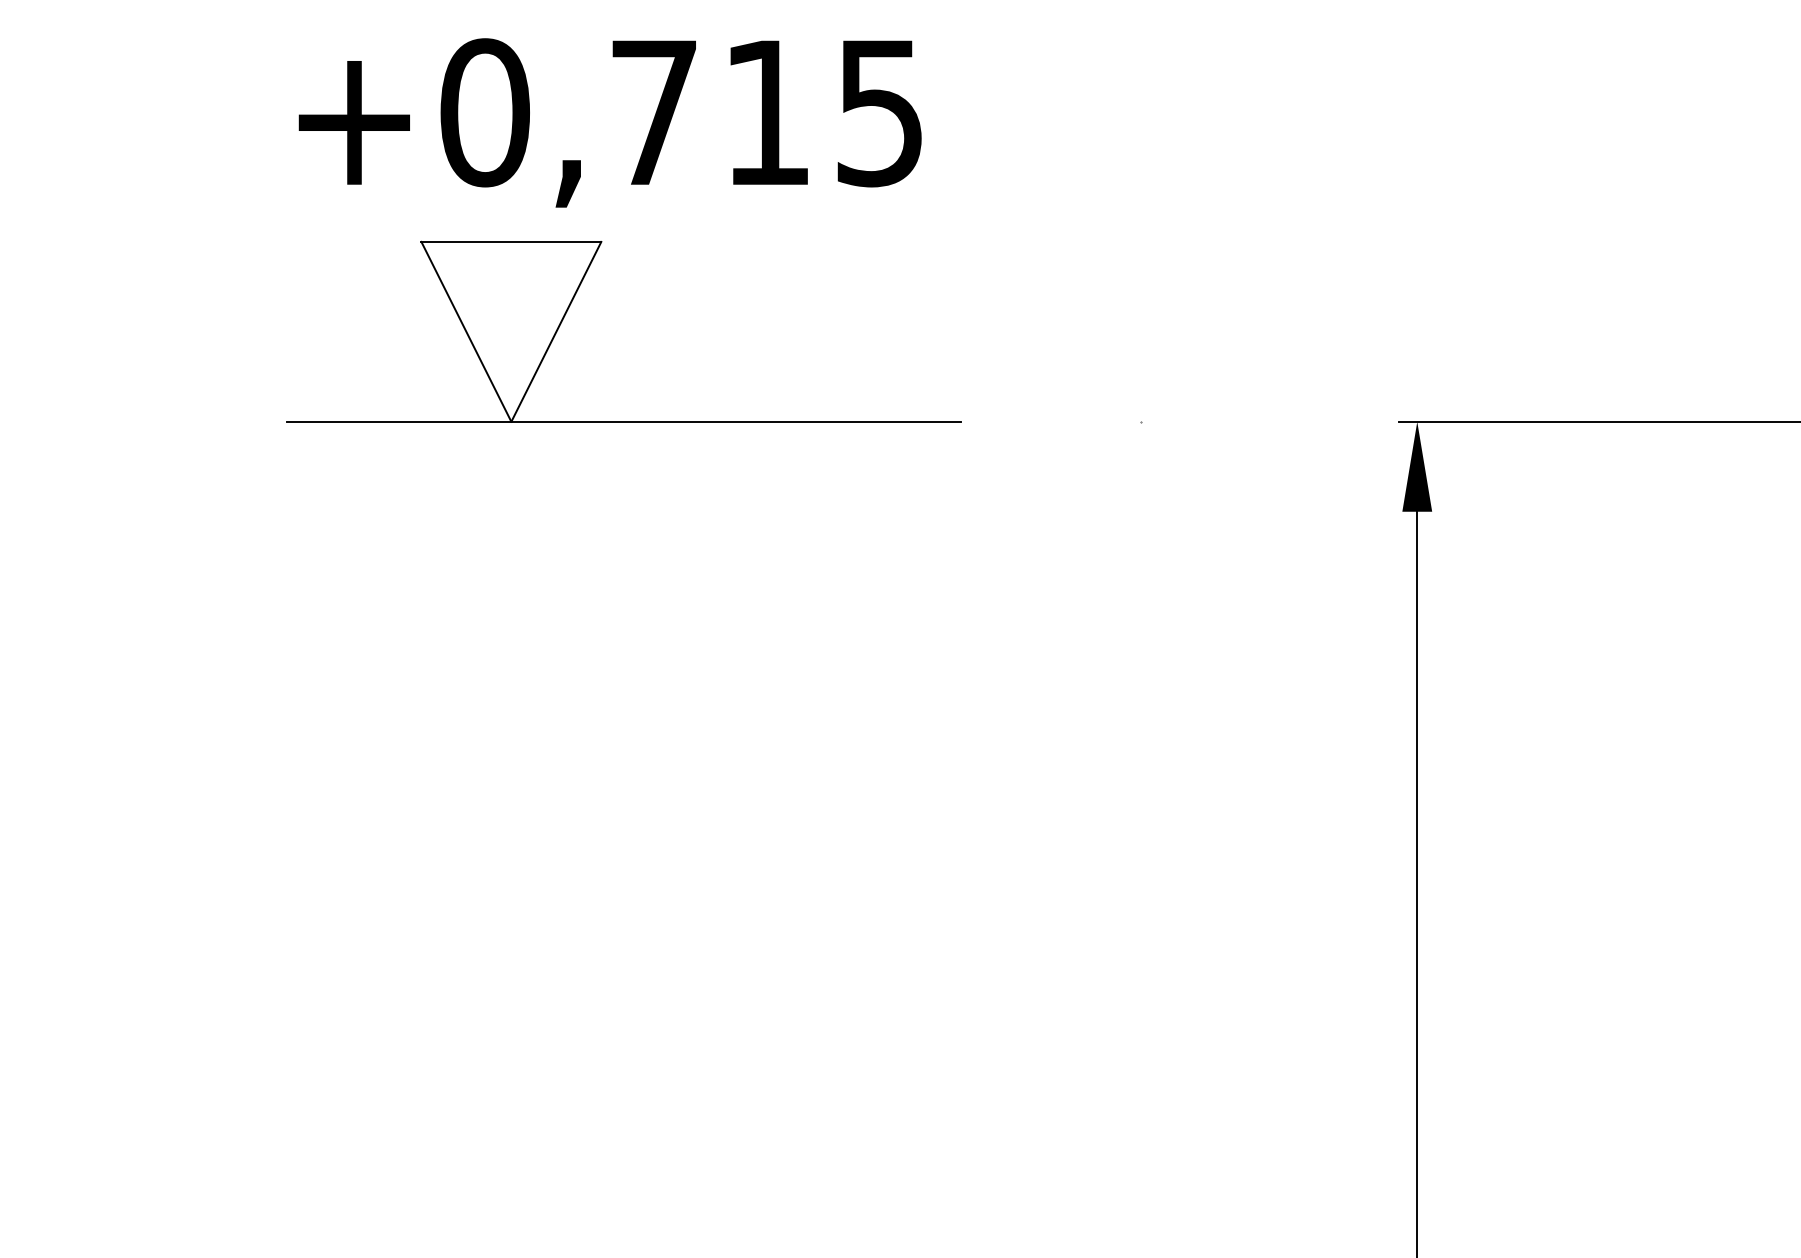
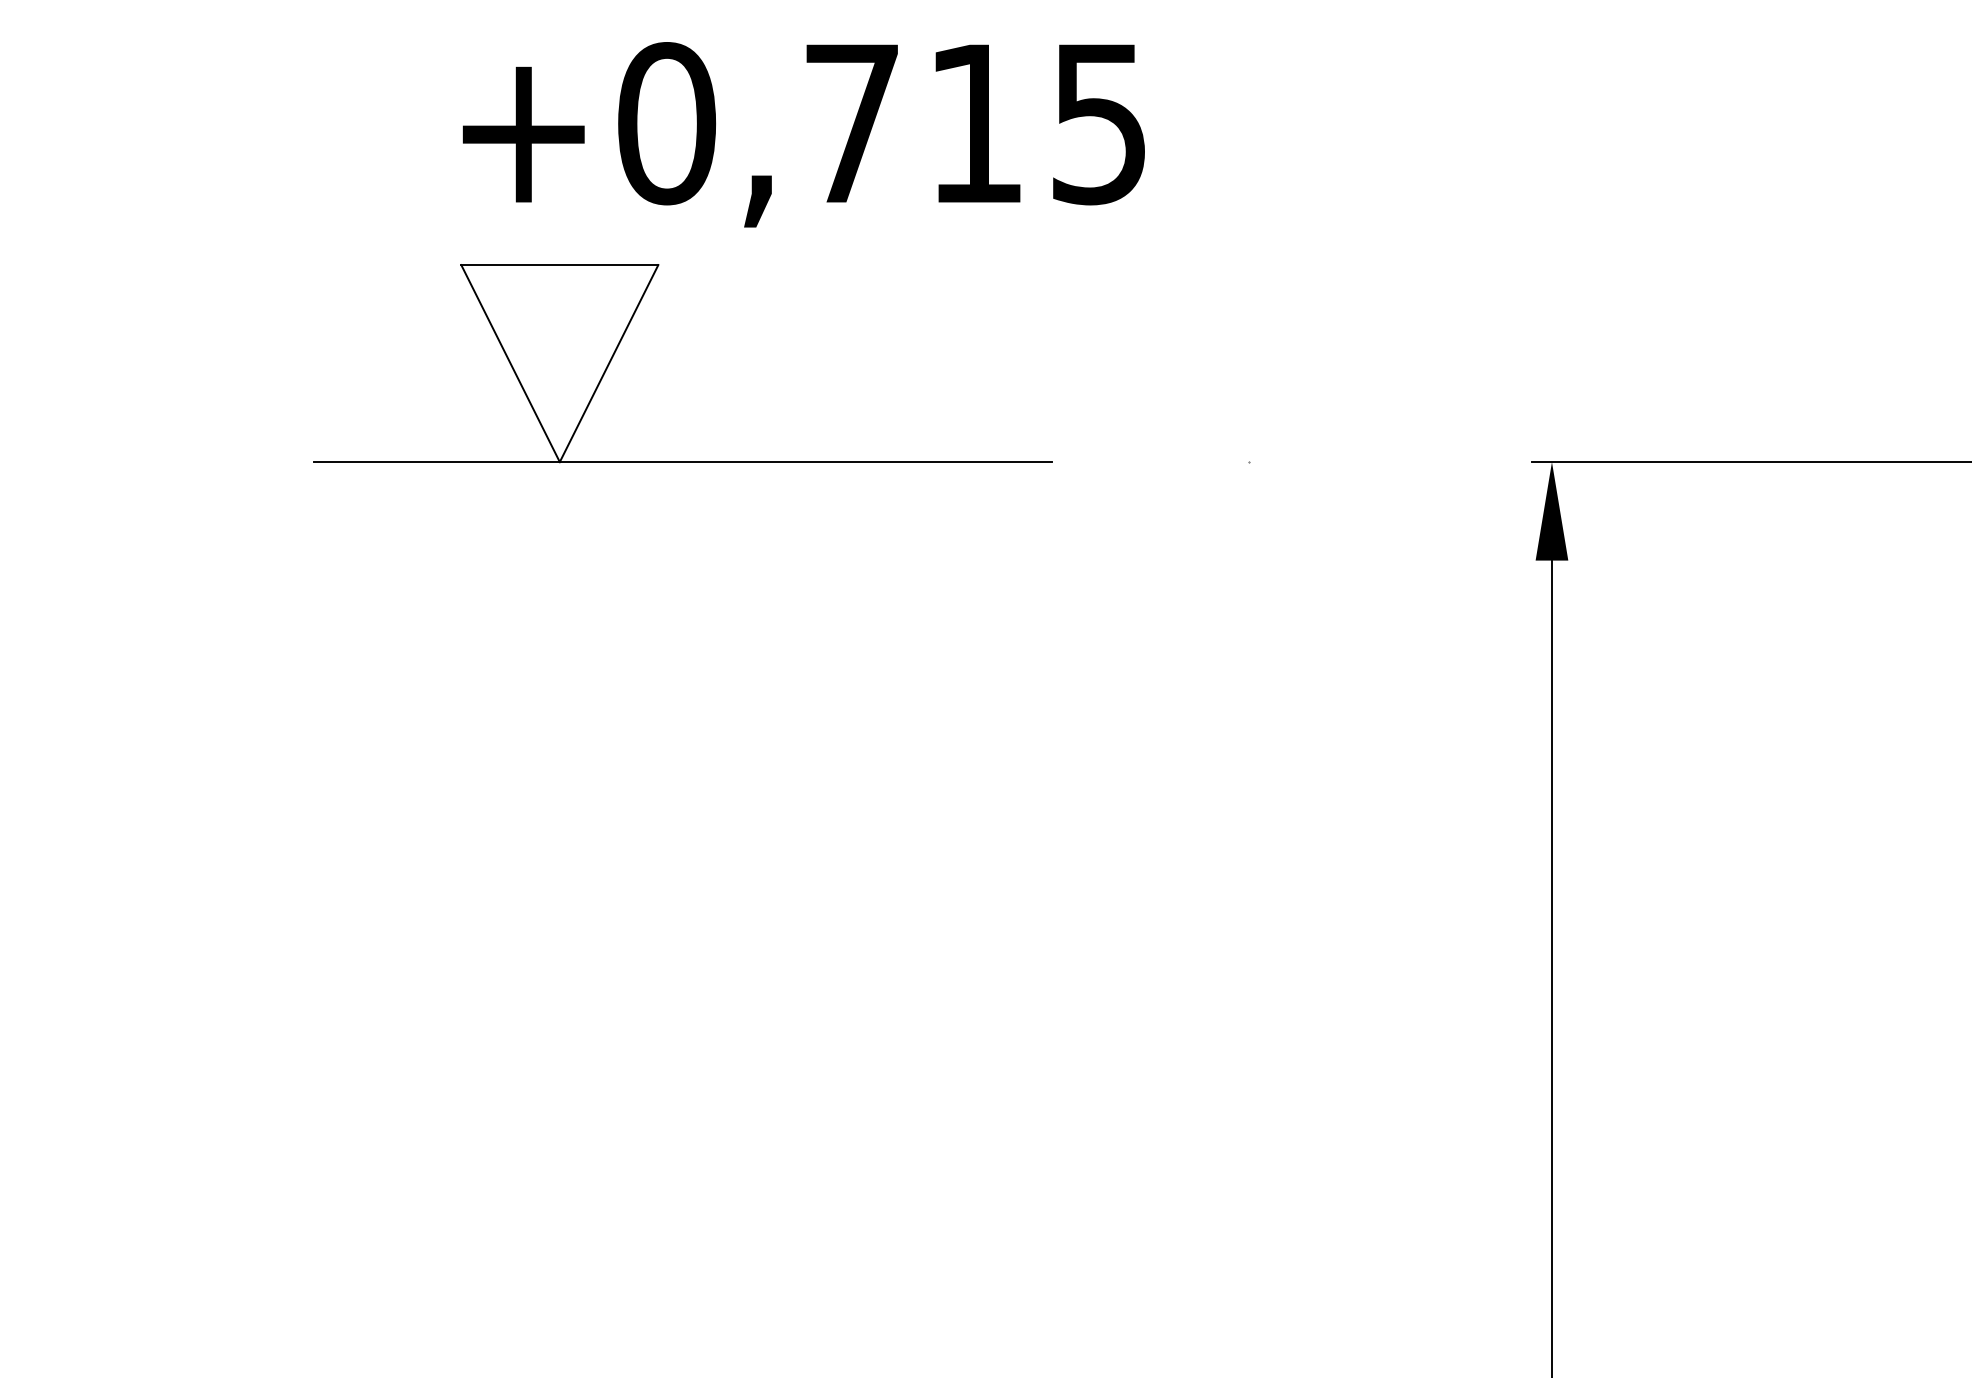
text: (609, 122) -> (803, 134), moved

